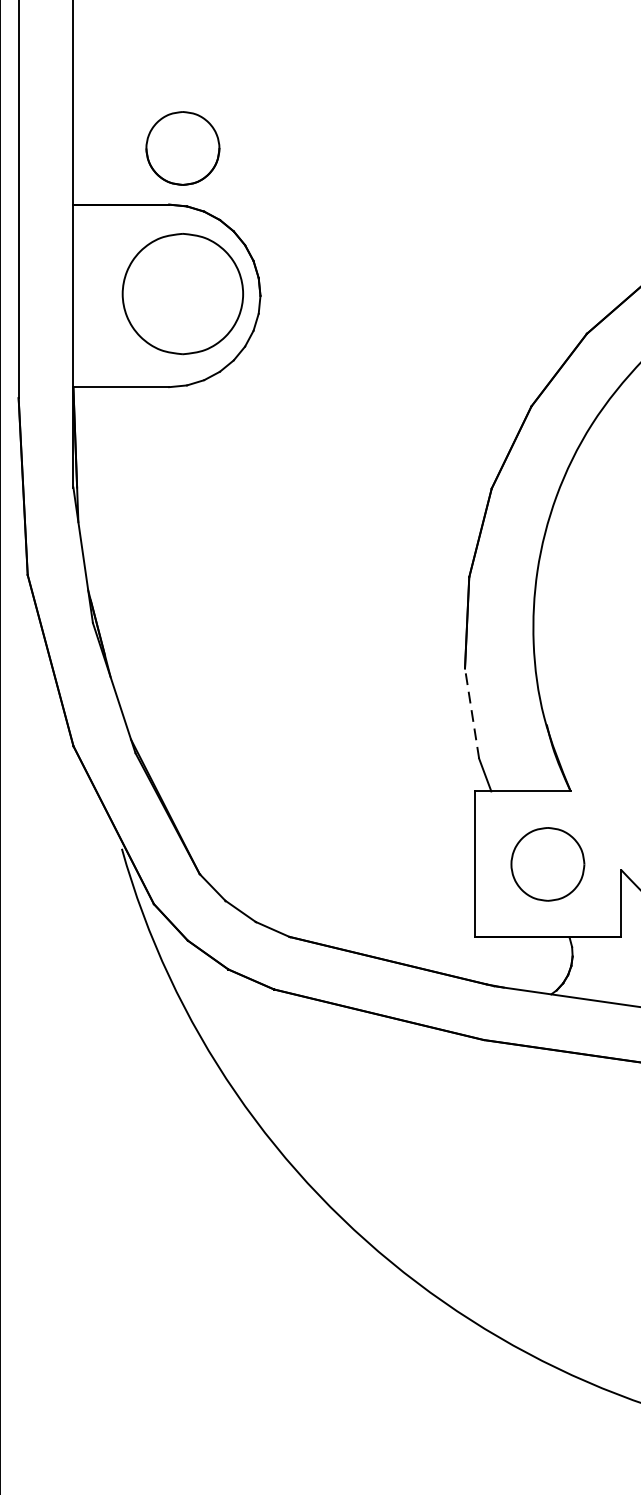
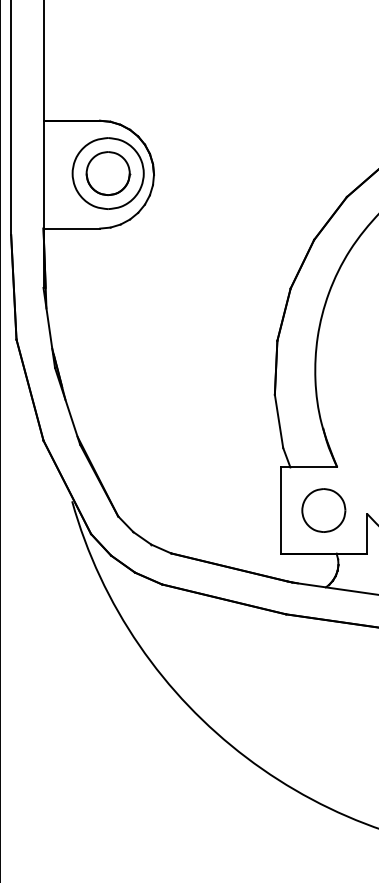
part: (183, 148) -> (108, 173), moved
line: (472, 713) -> (279, 421), dashed -> solid

